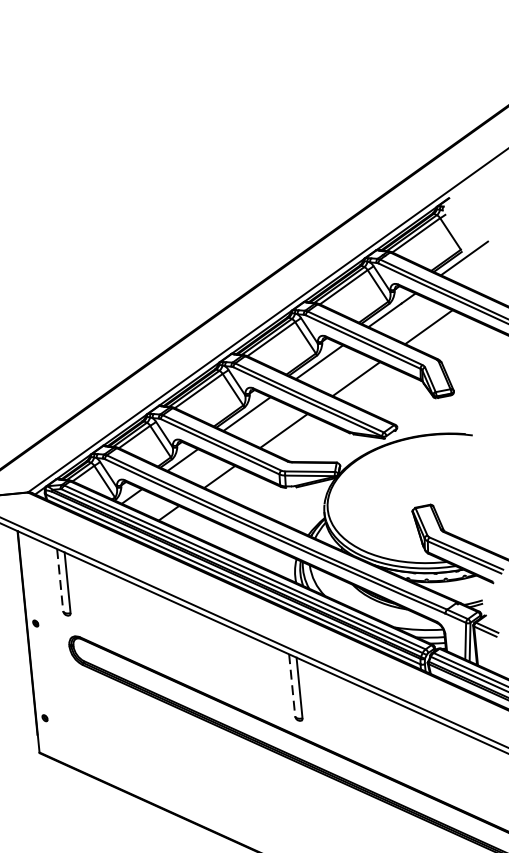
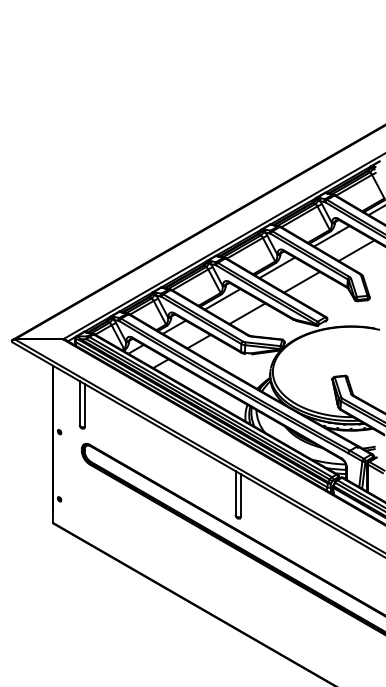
line: (59, 580) -> (79, 403), dashed -> solid
line: (291, 685) -> (235, 493), dashed -> solid

